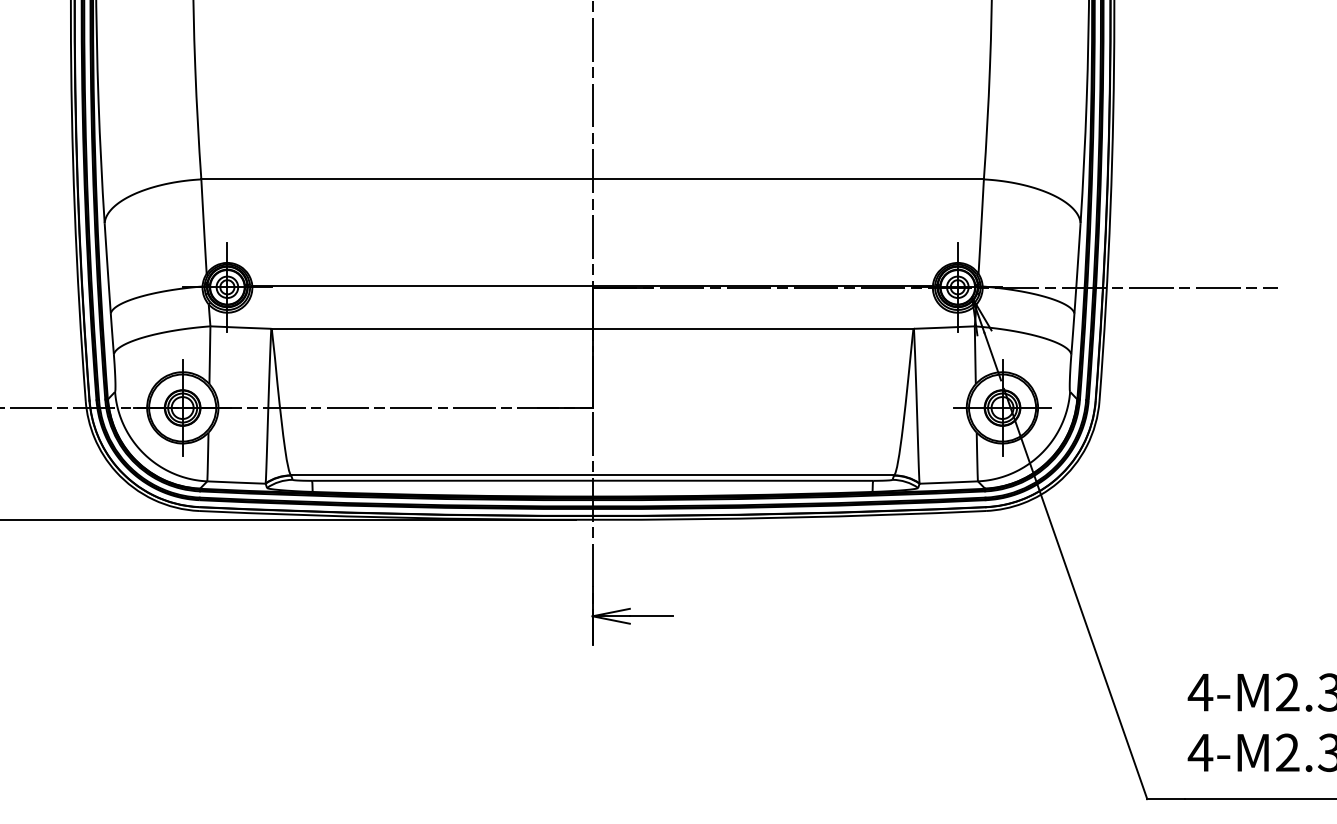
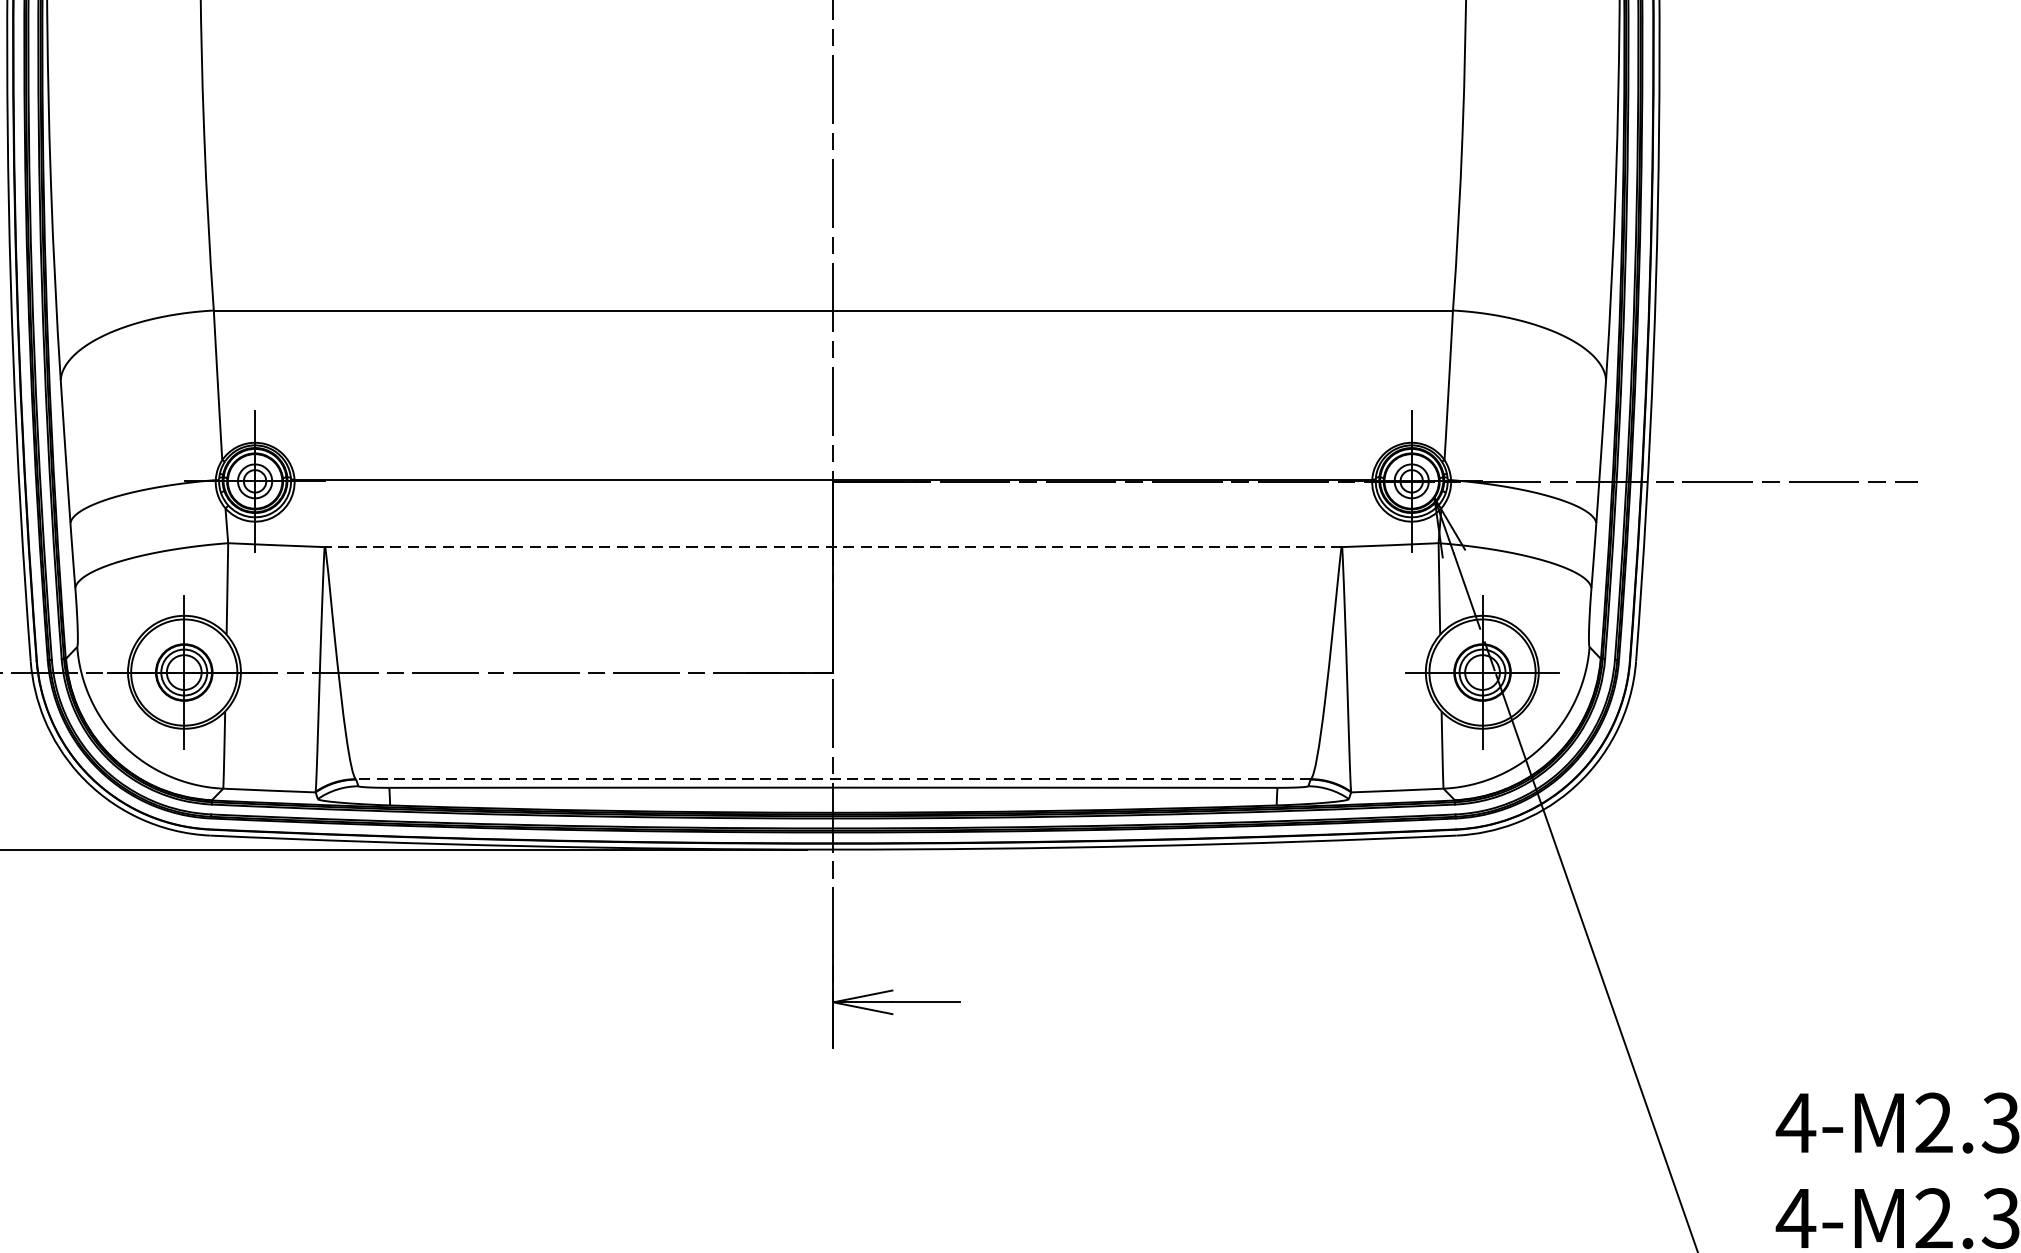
line: (592, 328) -> (833, 546), solid -> dashed
line: (592, 475) -> (833, 779), solid -> dashed

